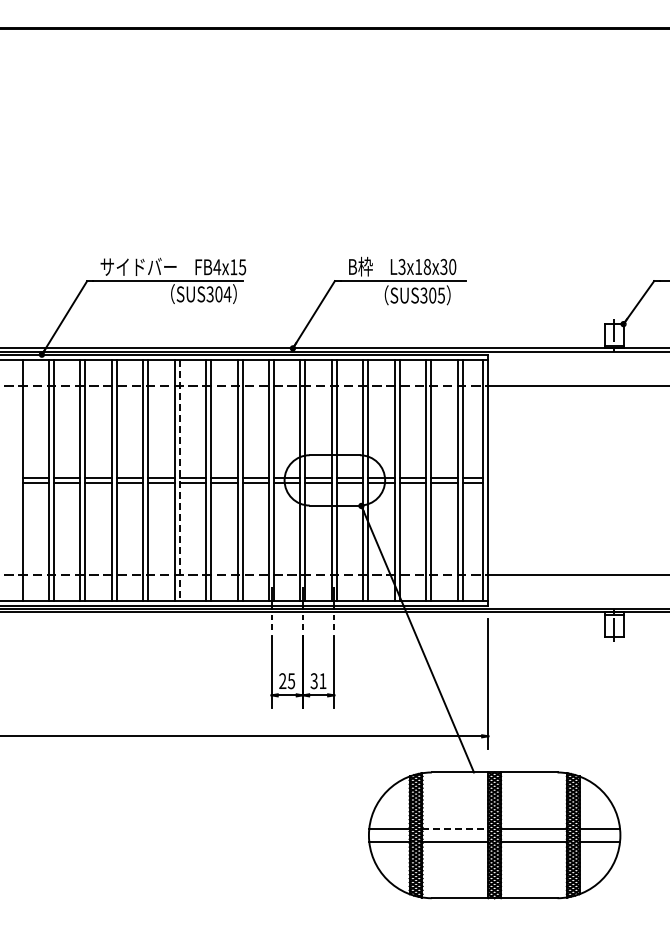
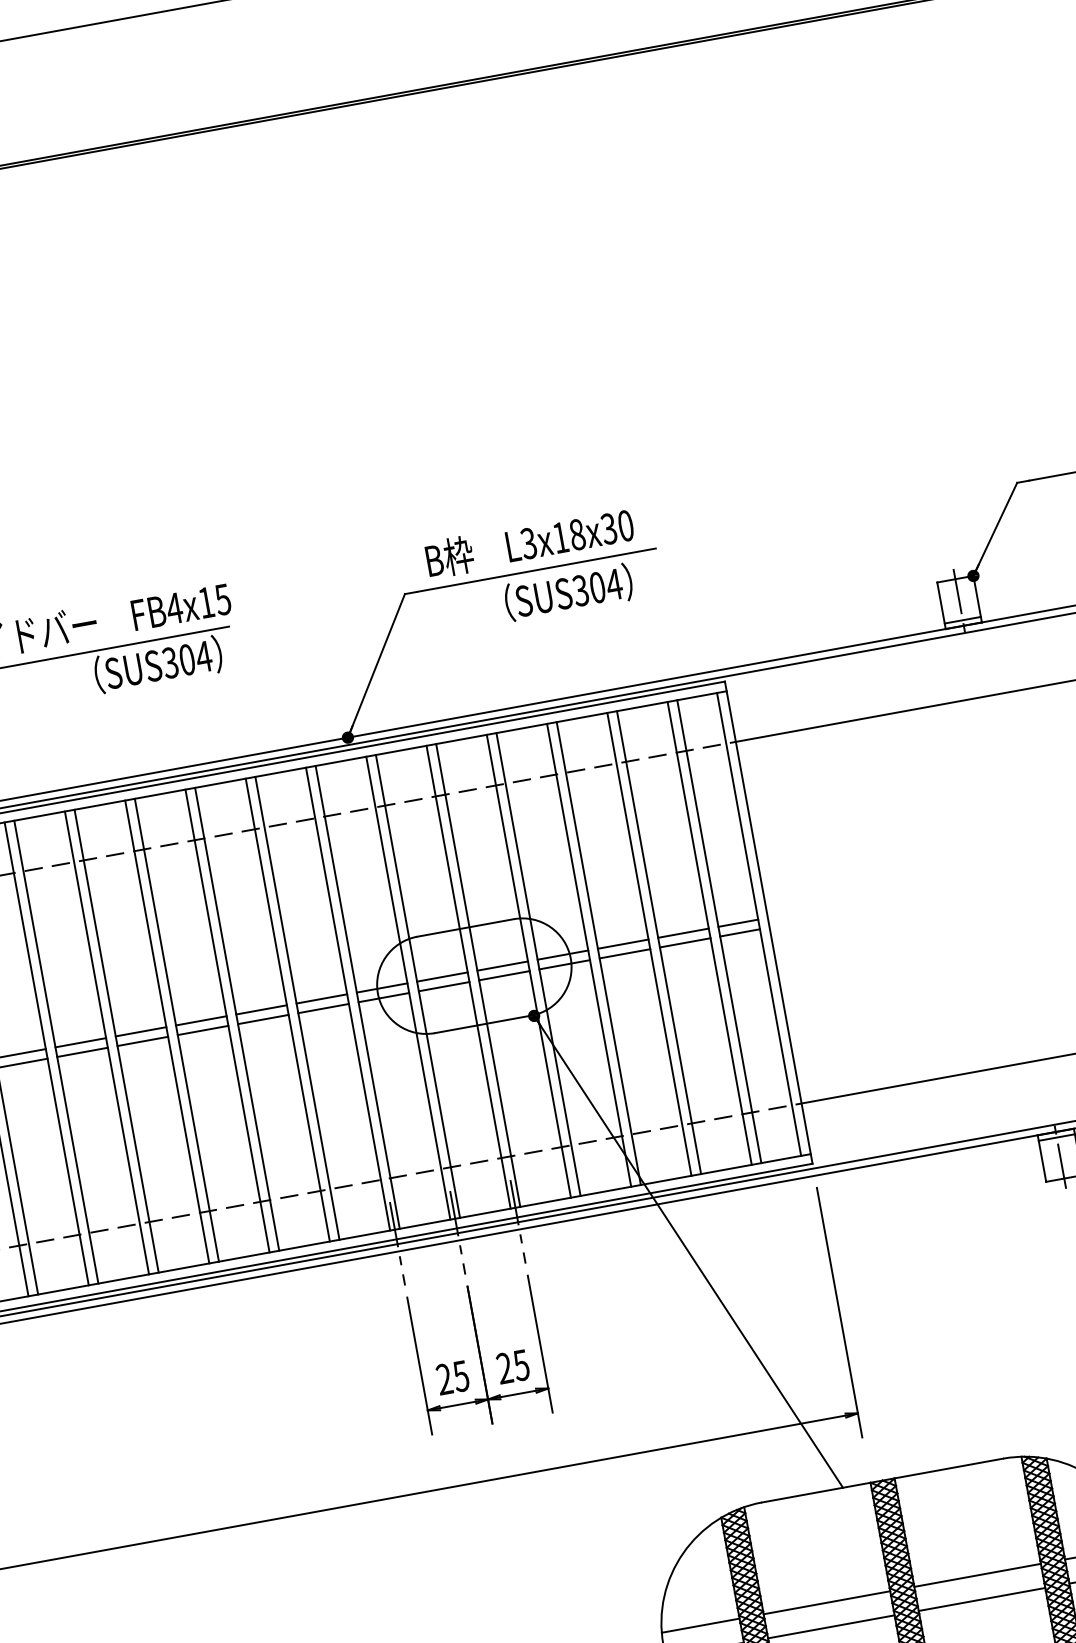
text: (441, 295) -> (614, 584), SUS305 -> SUS304
line: (179, 480) -> (176, 1030), dashed -> solid
text: (318, 681) -> (513, 1367), 31 -> 25
line: (455, 829) -> (827, 1603), dashed -> solid

